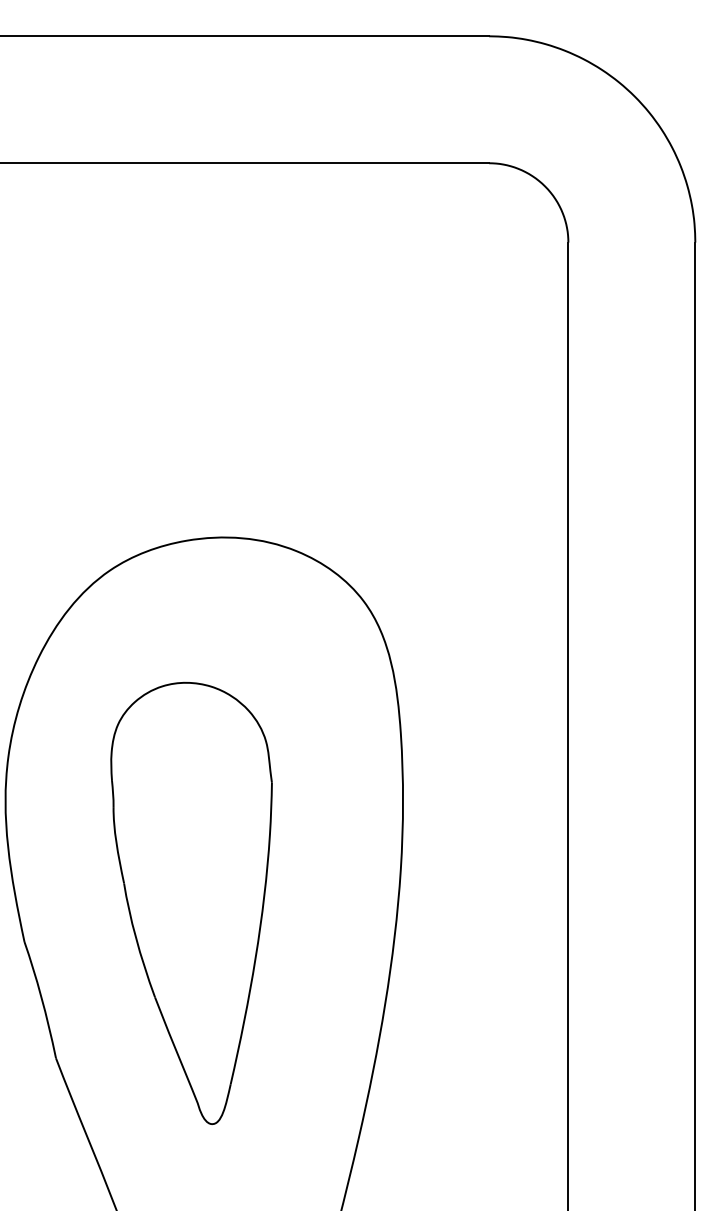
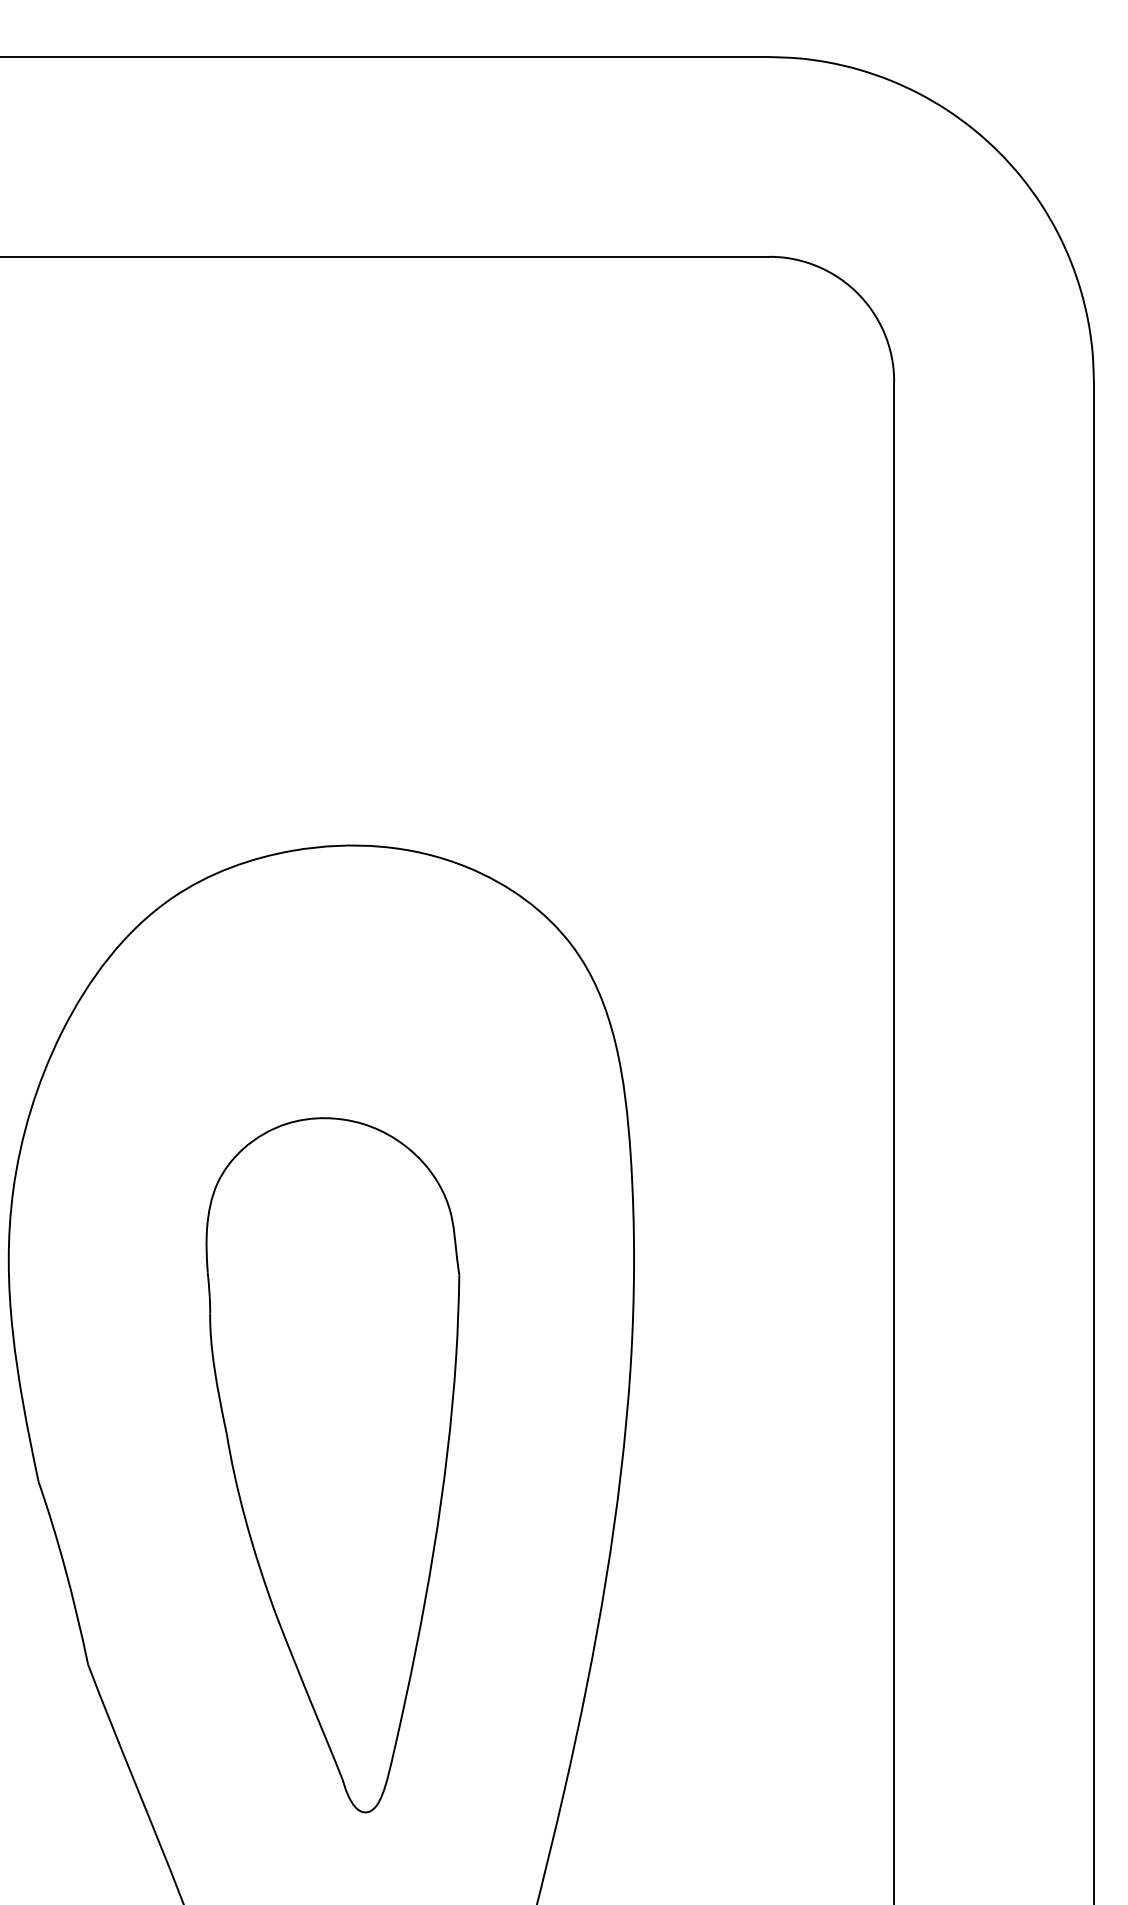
part: (191, 902) -> (332, 1463), moved

